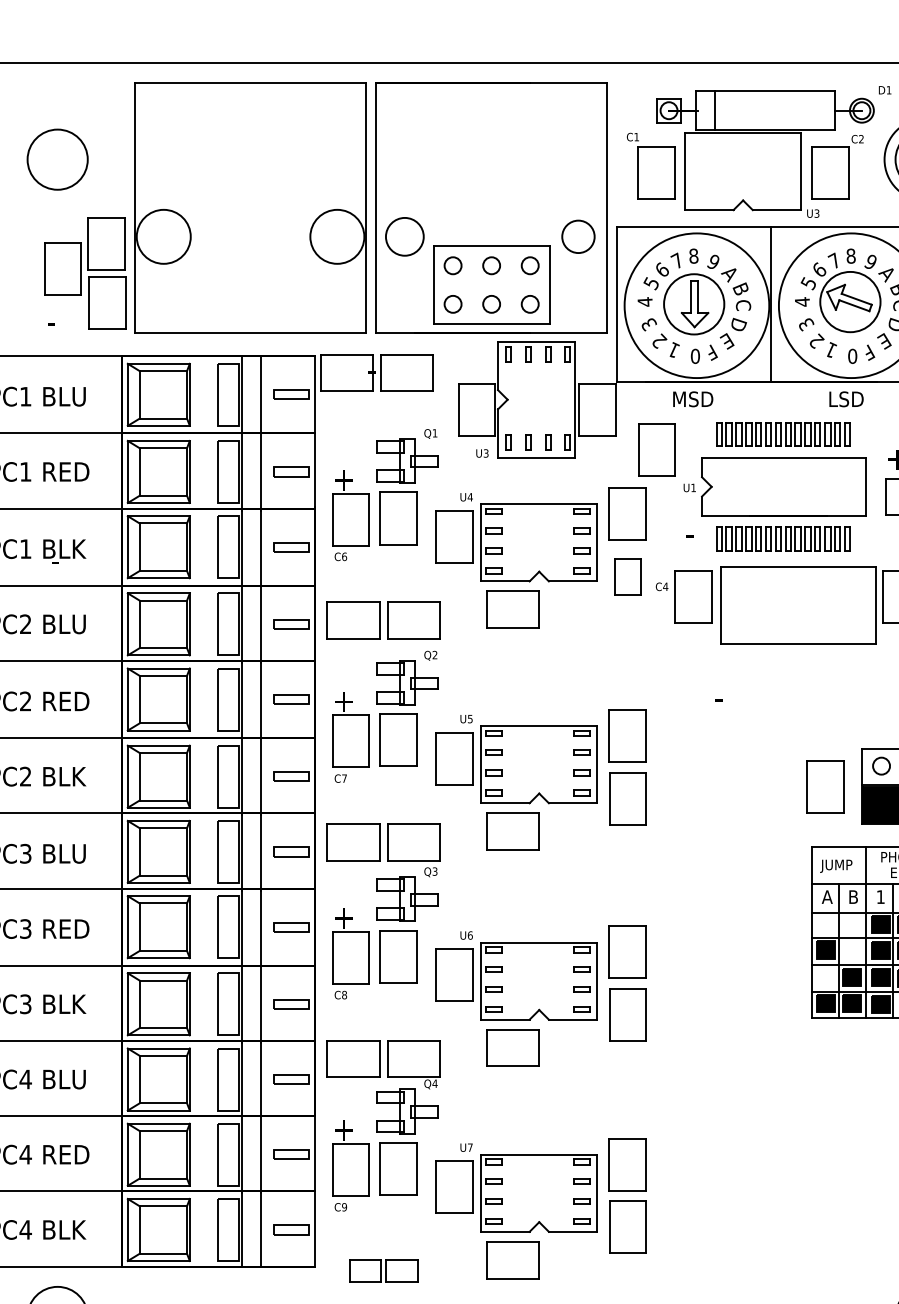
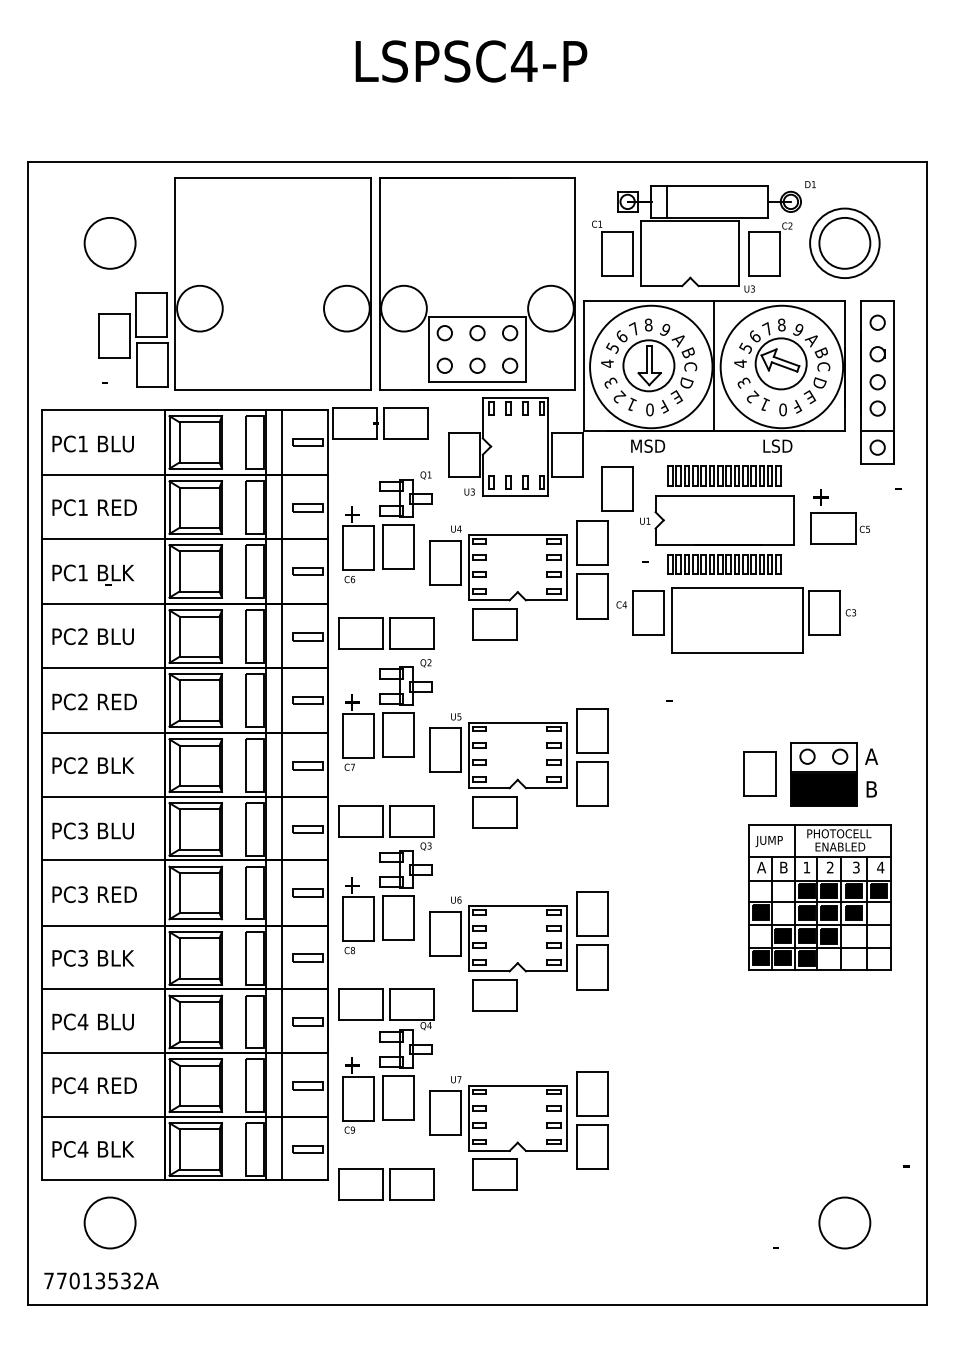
circle: (404, 236) -> (403, 308), size x1.43
circle: (577, 236) -> (550, 308), size x1.67
part: (627, 576) -> (592, 596), size x1.43
part: (384, 1271) -> (386, 1184), size x1.67

